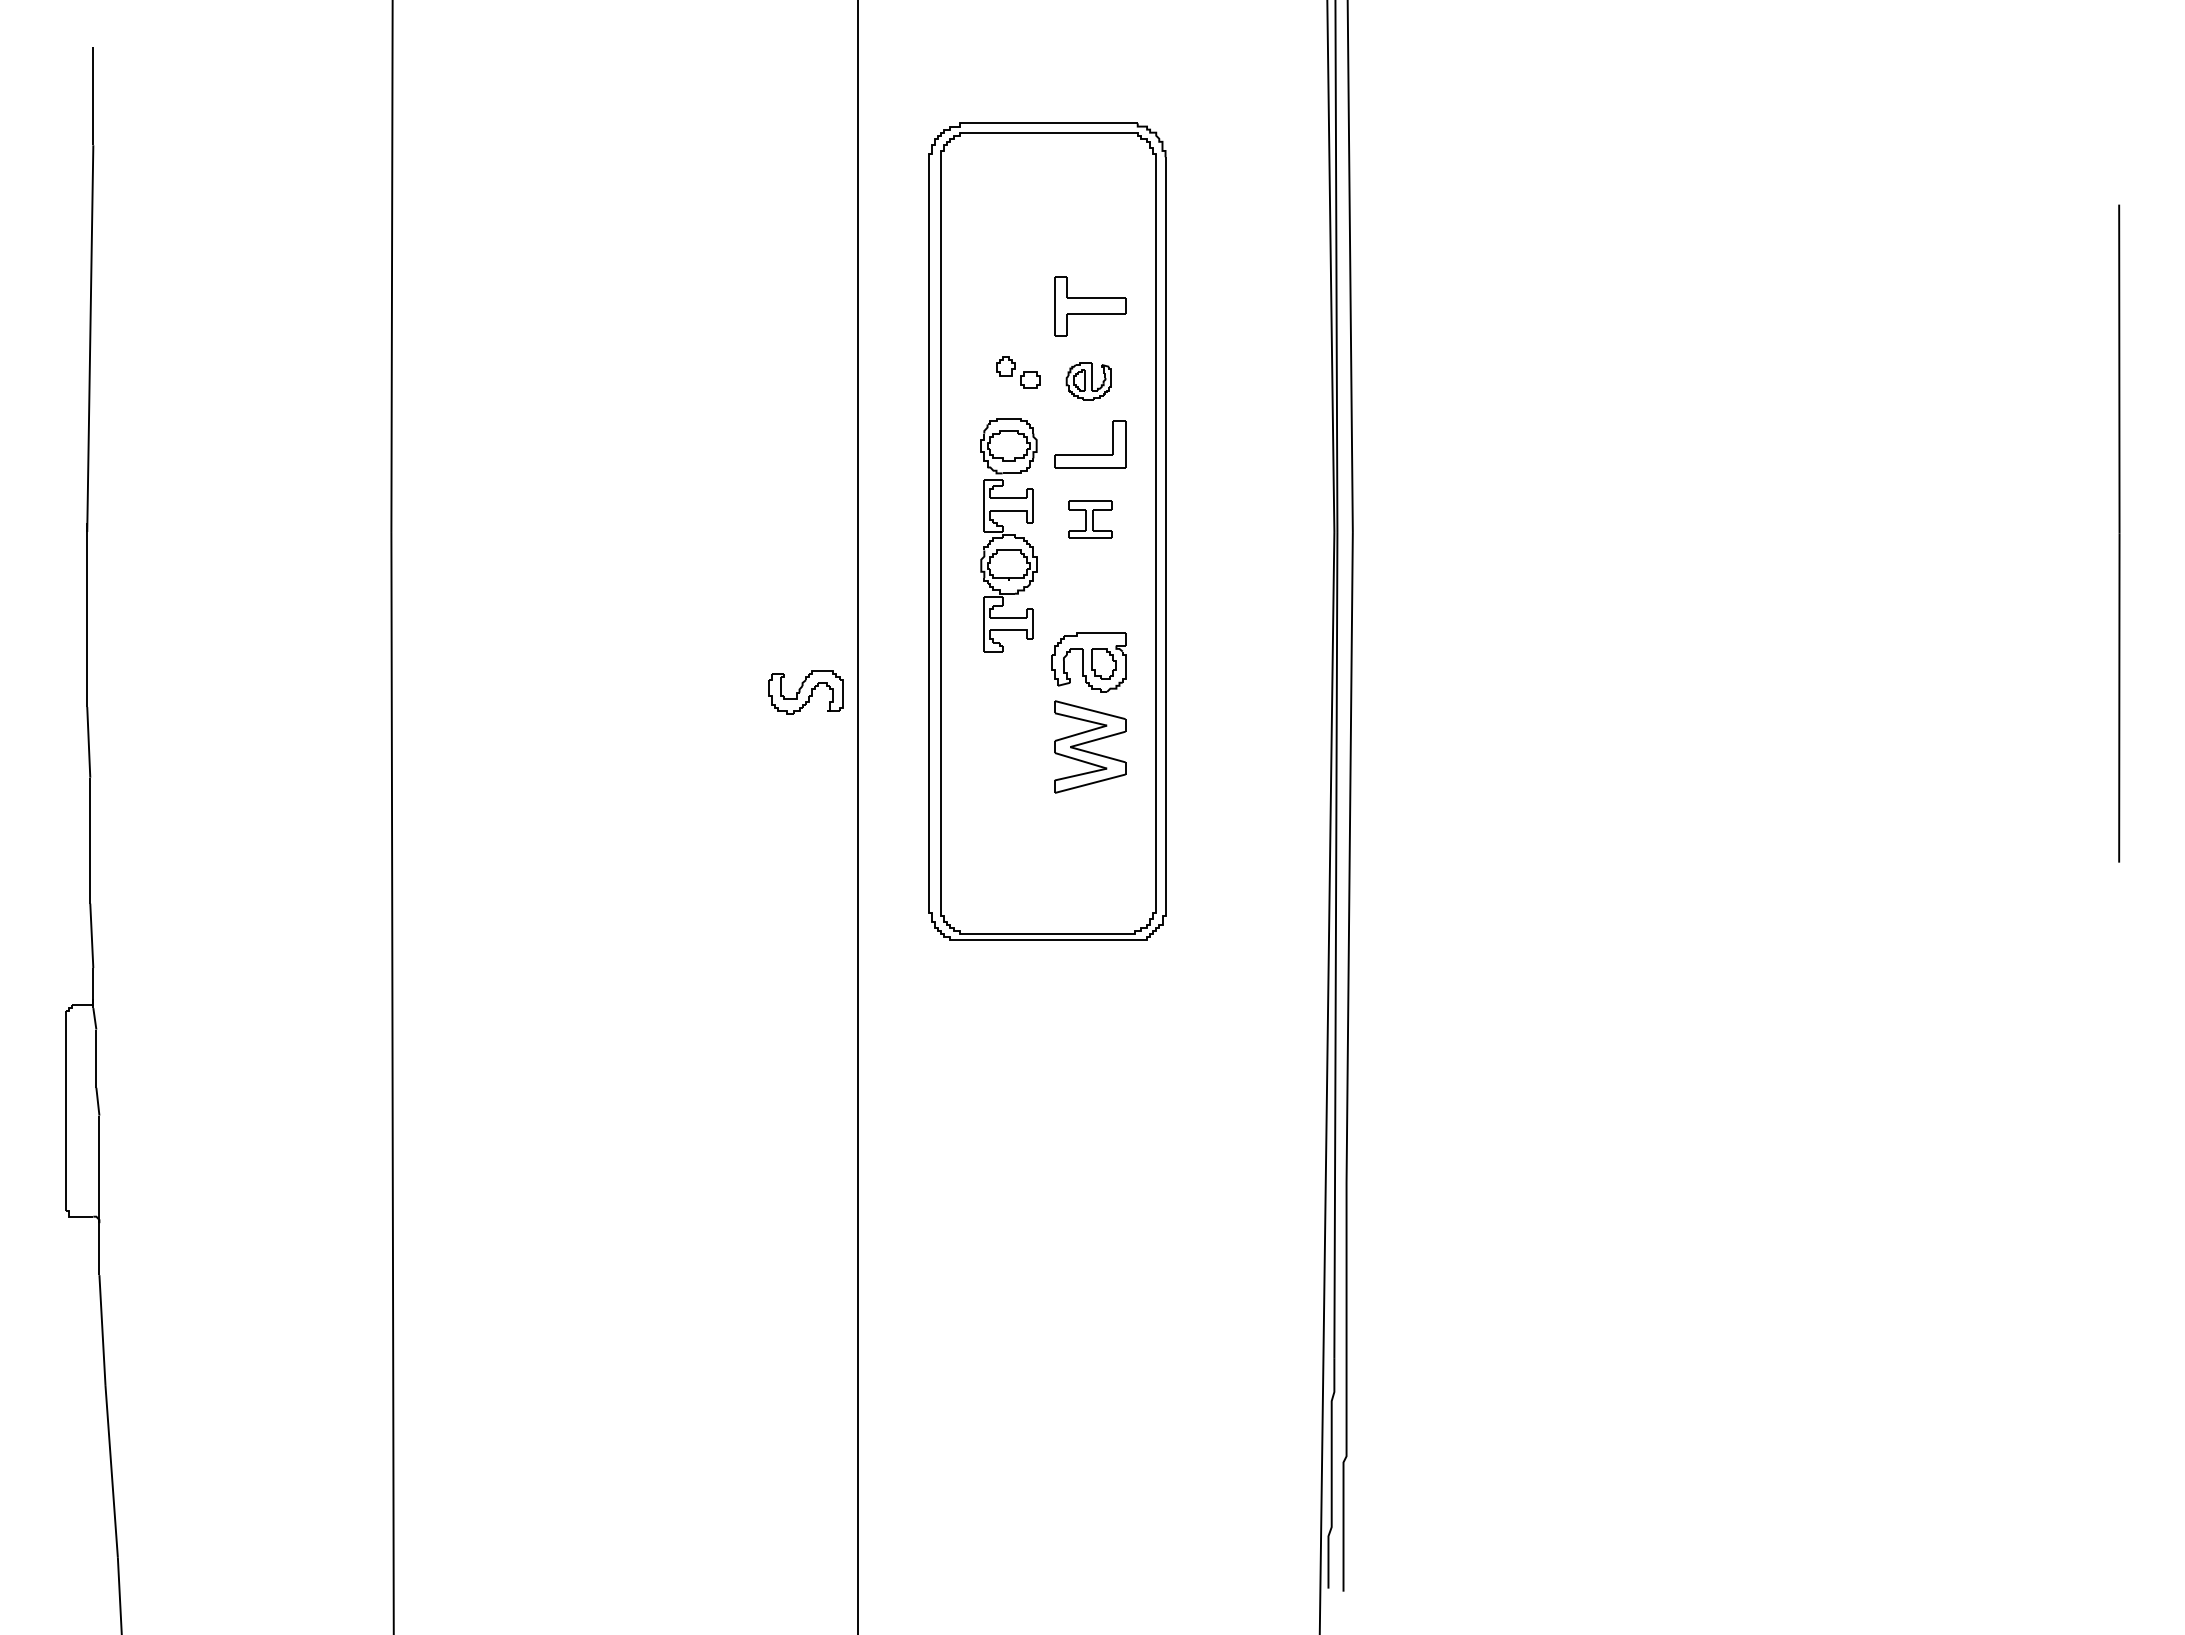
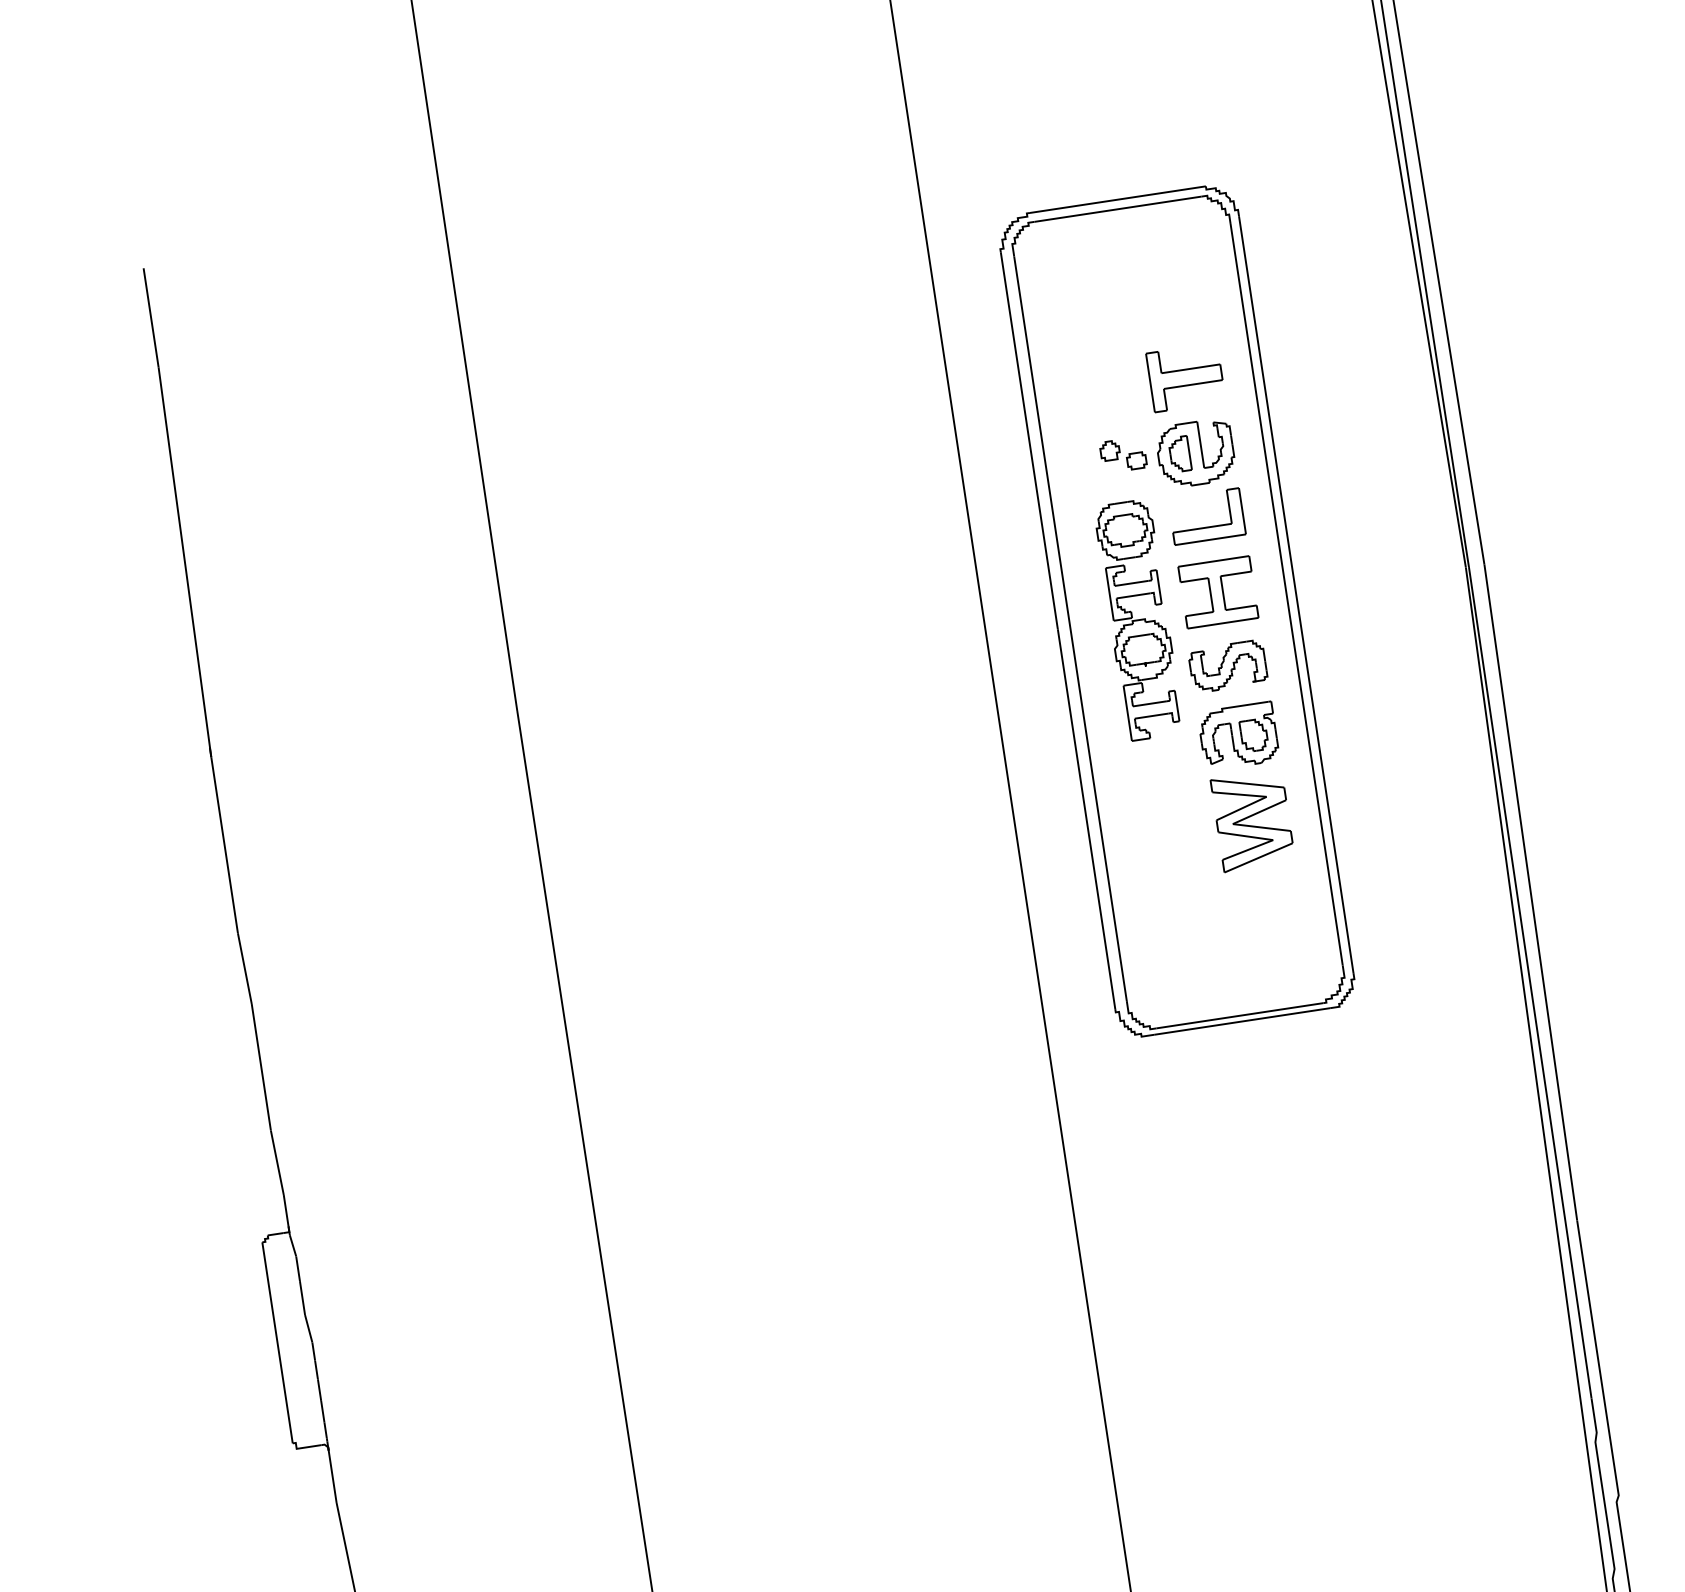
part: (1088, 381) -> (1195, 453), size x1.67
part: (1090, 519) -> (1218, 592), size x1.67
part: (805, 692) -> (1227, 666), moved

